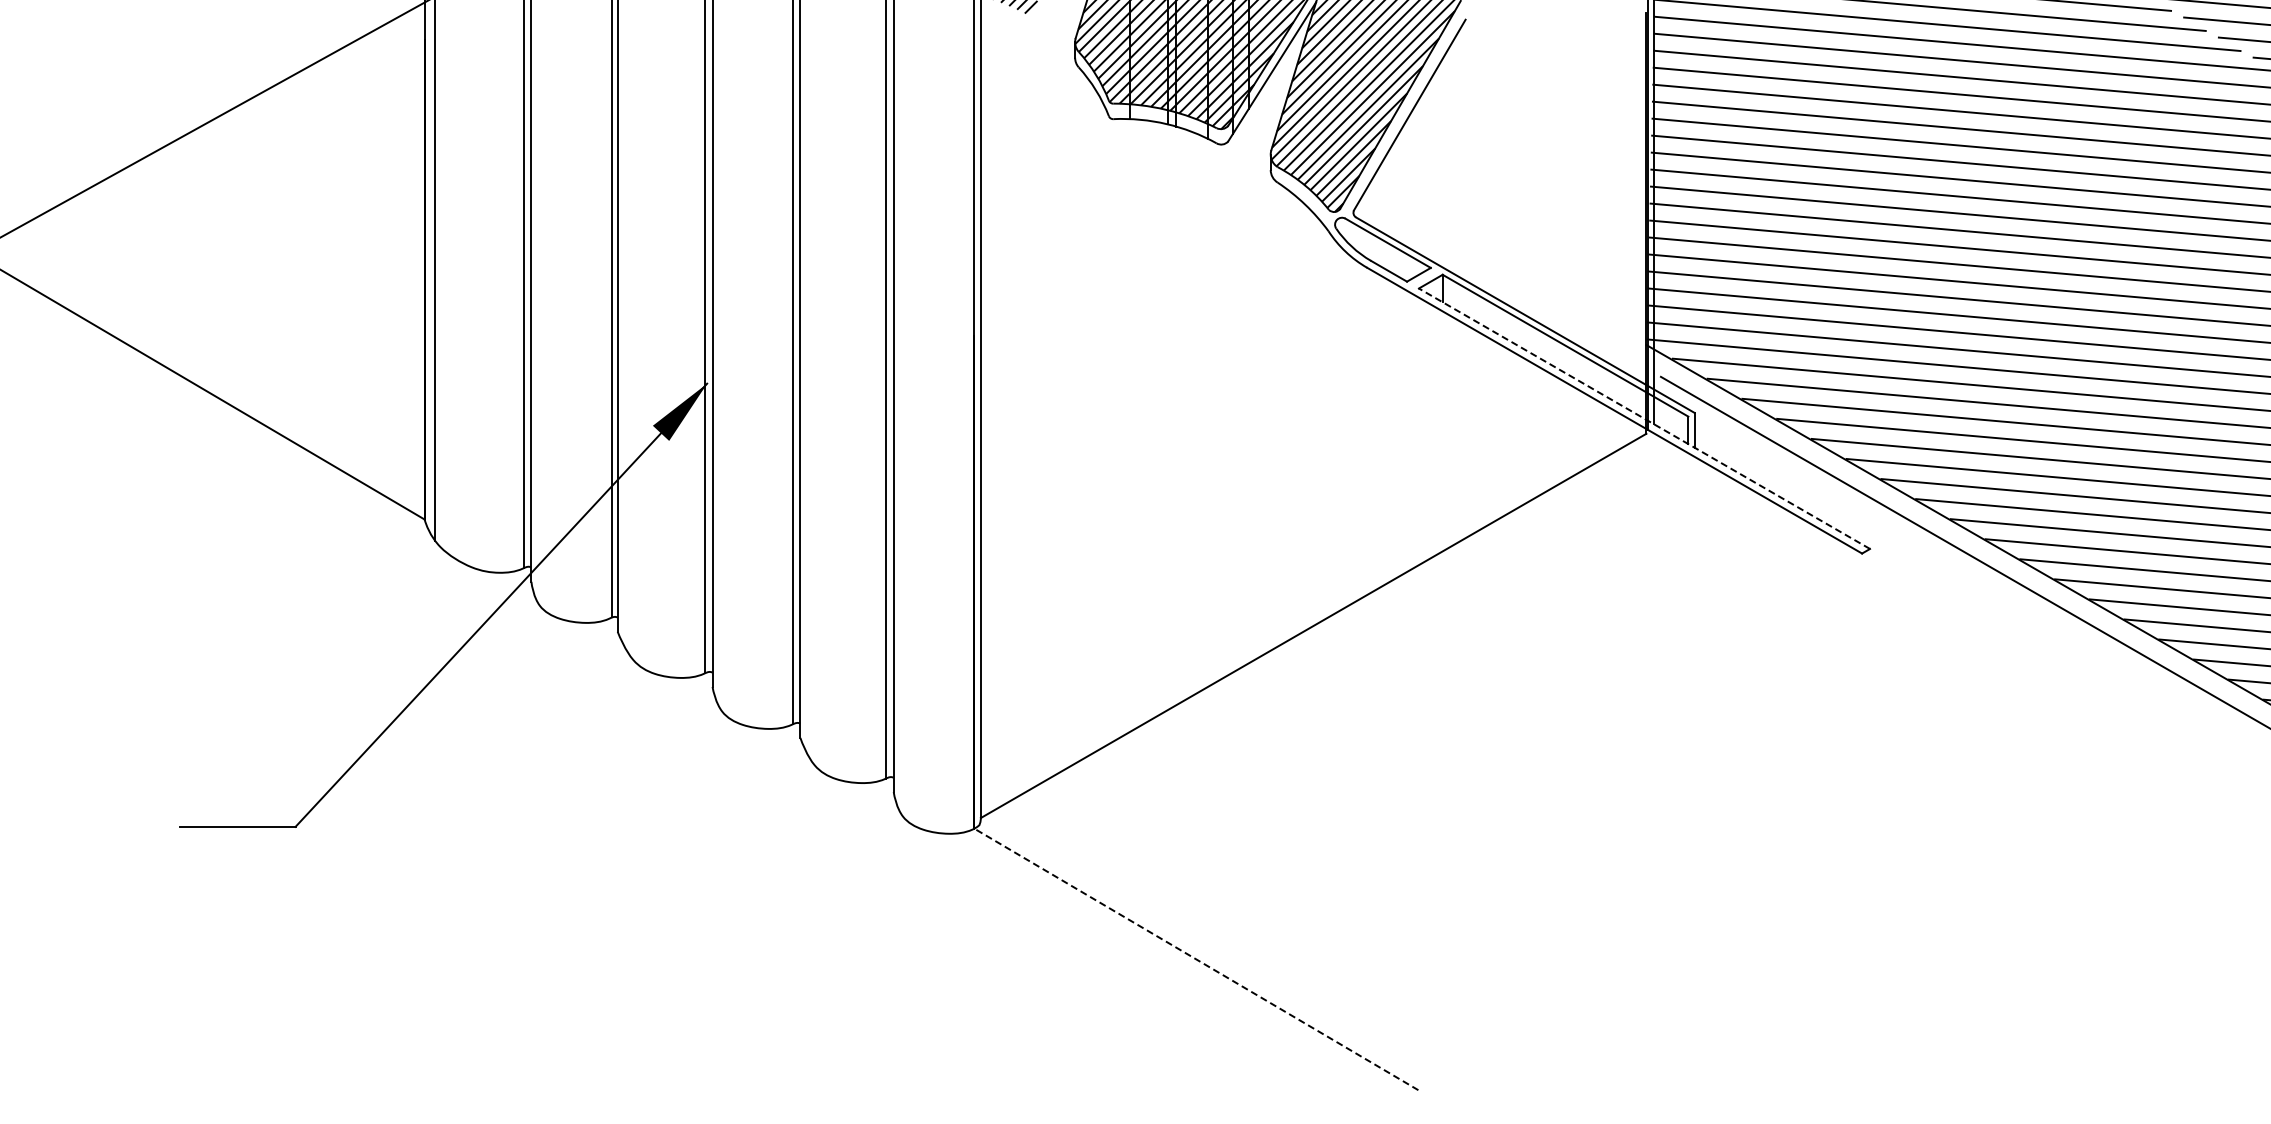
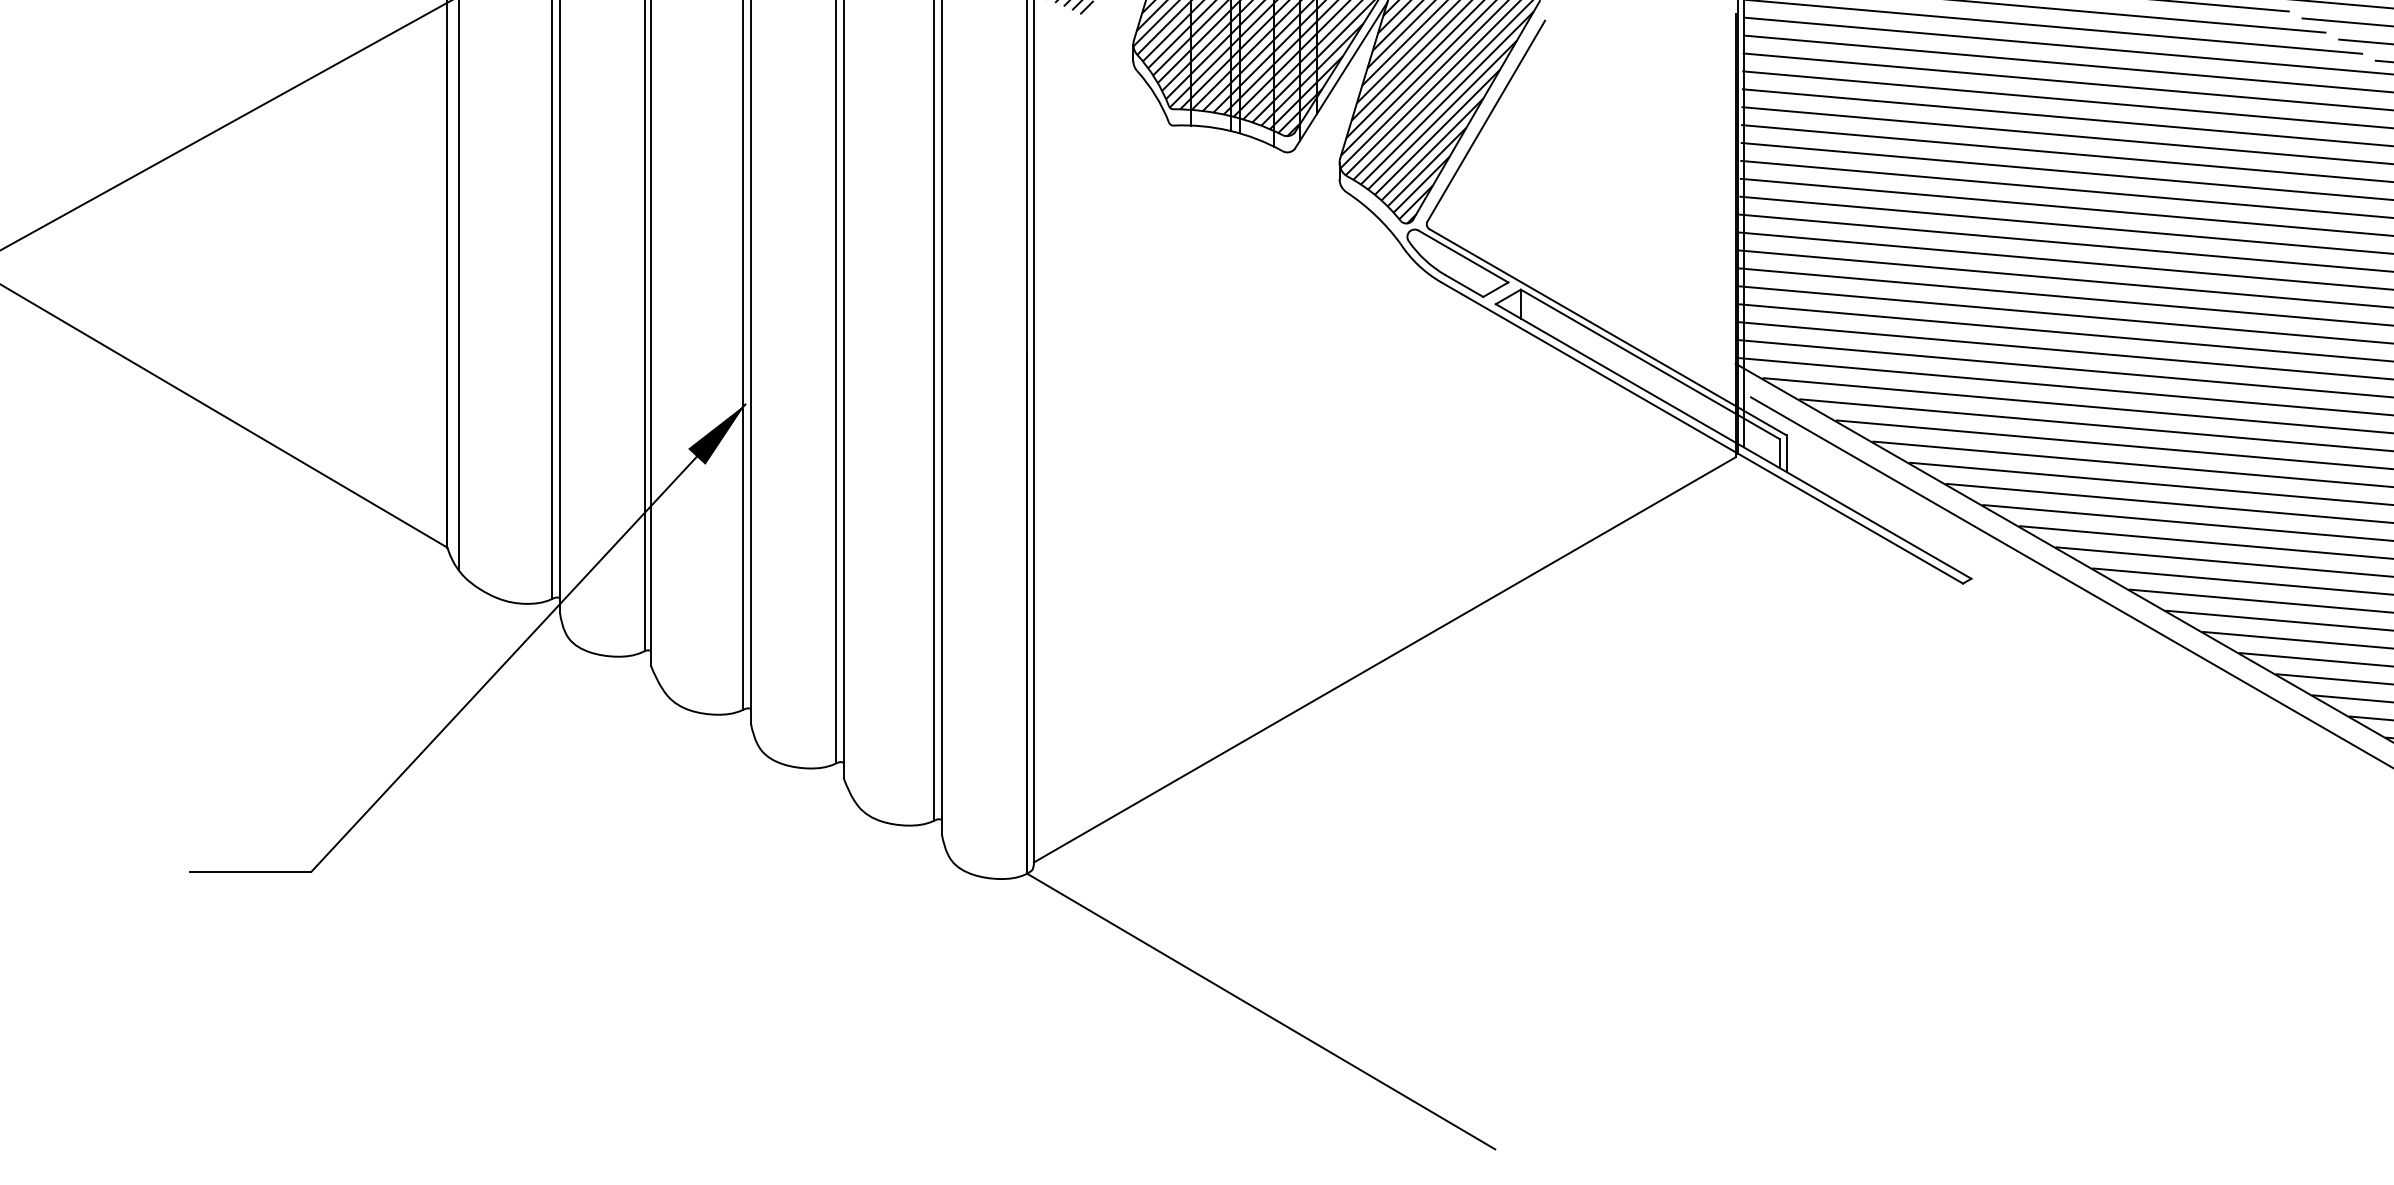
line: (1644, 418) -> (1733, 441), dashed -> solid
line: (1196, 959) -> (1261, 1011), dashed -> solid

